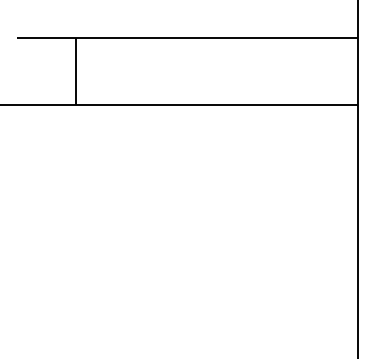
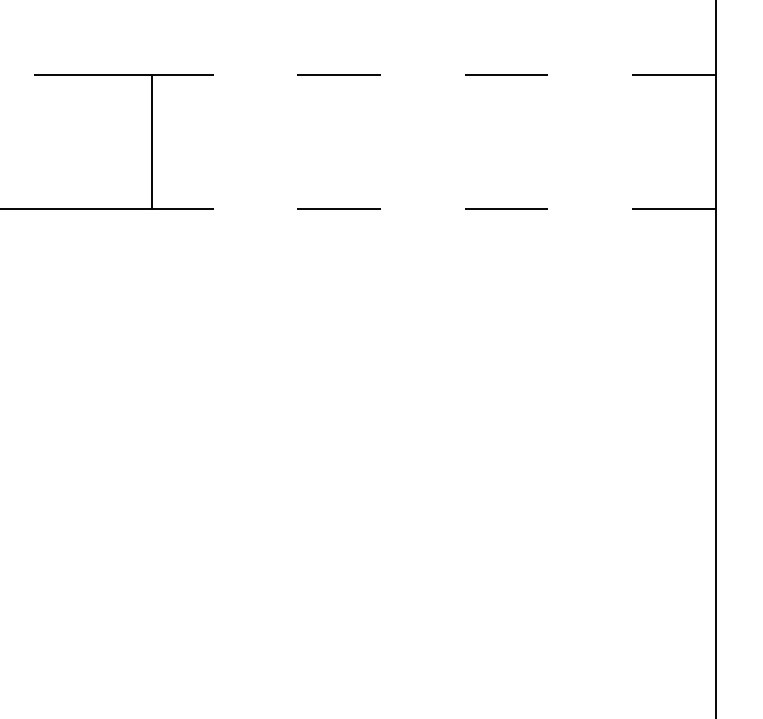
line: (216, 37) -> (433, 75), solid -> dashed
line: (216, 104) -> (433, 209), solid -> dashed

